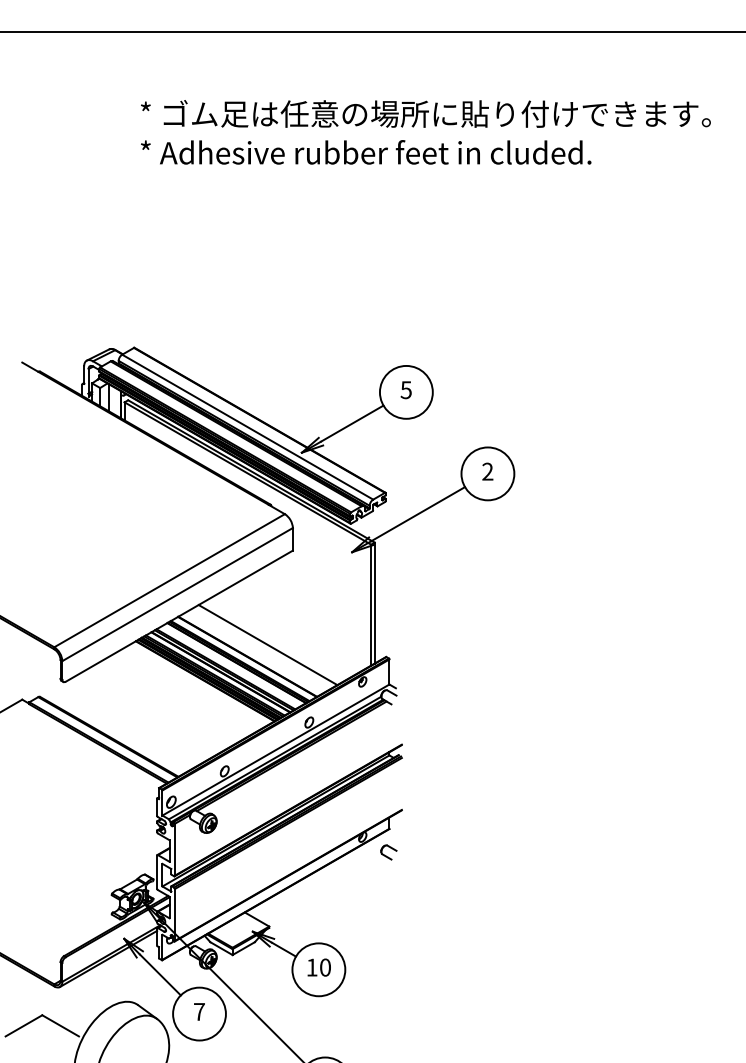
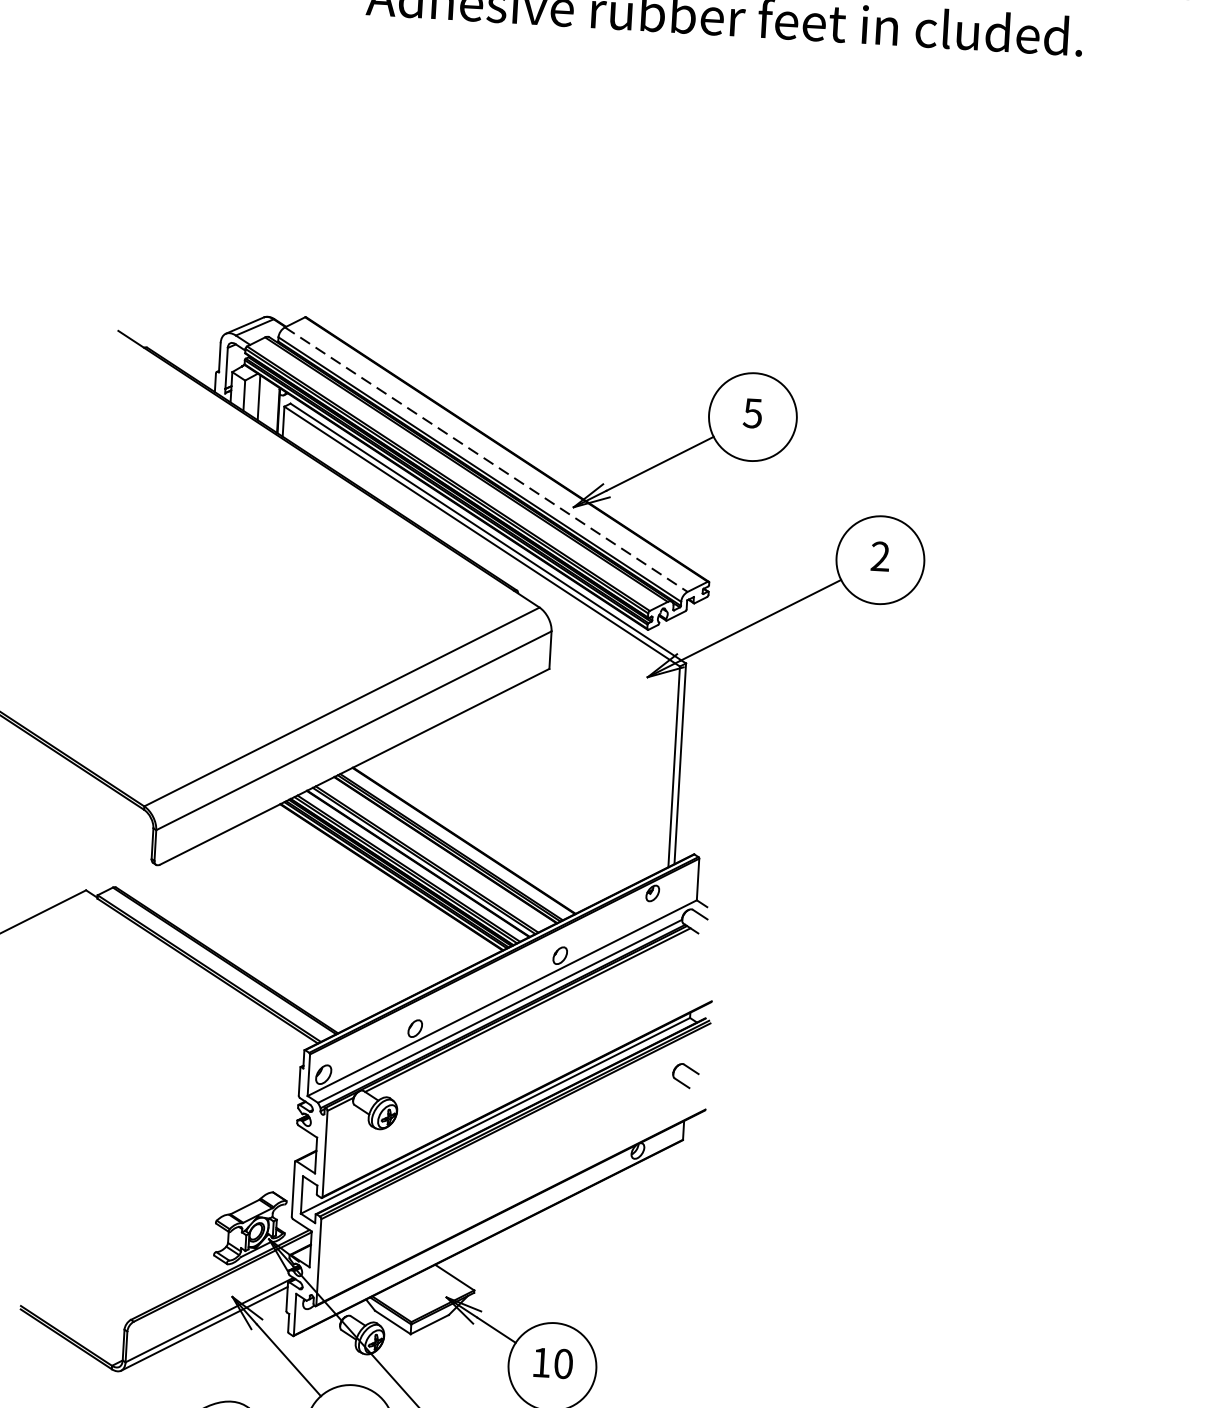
line: (247, 427) -> (485, 460), solid -> dashed
line: (267, 645) -> (498, 823), removed
part: (388, 852) -> (685, 1076), moved

